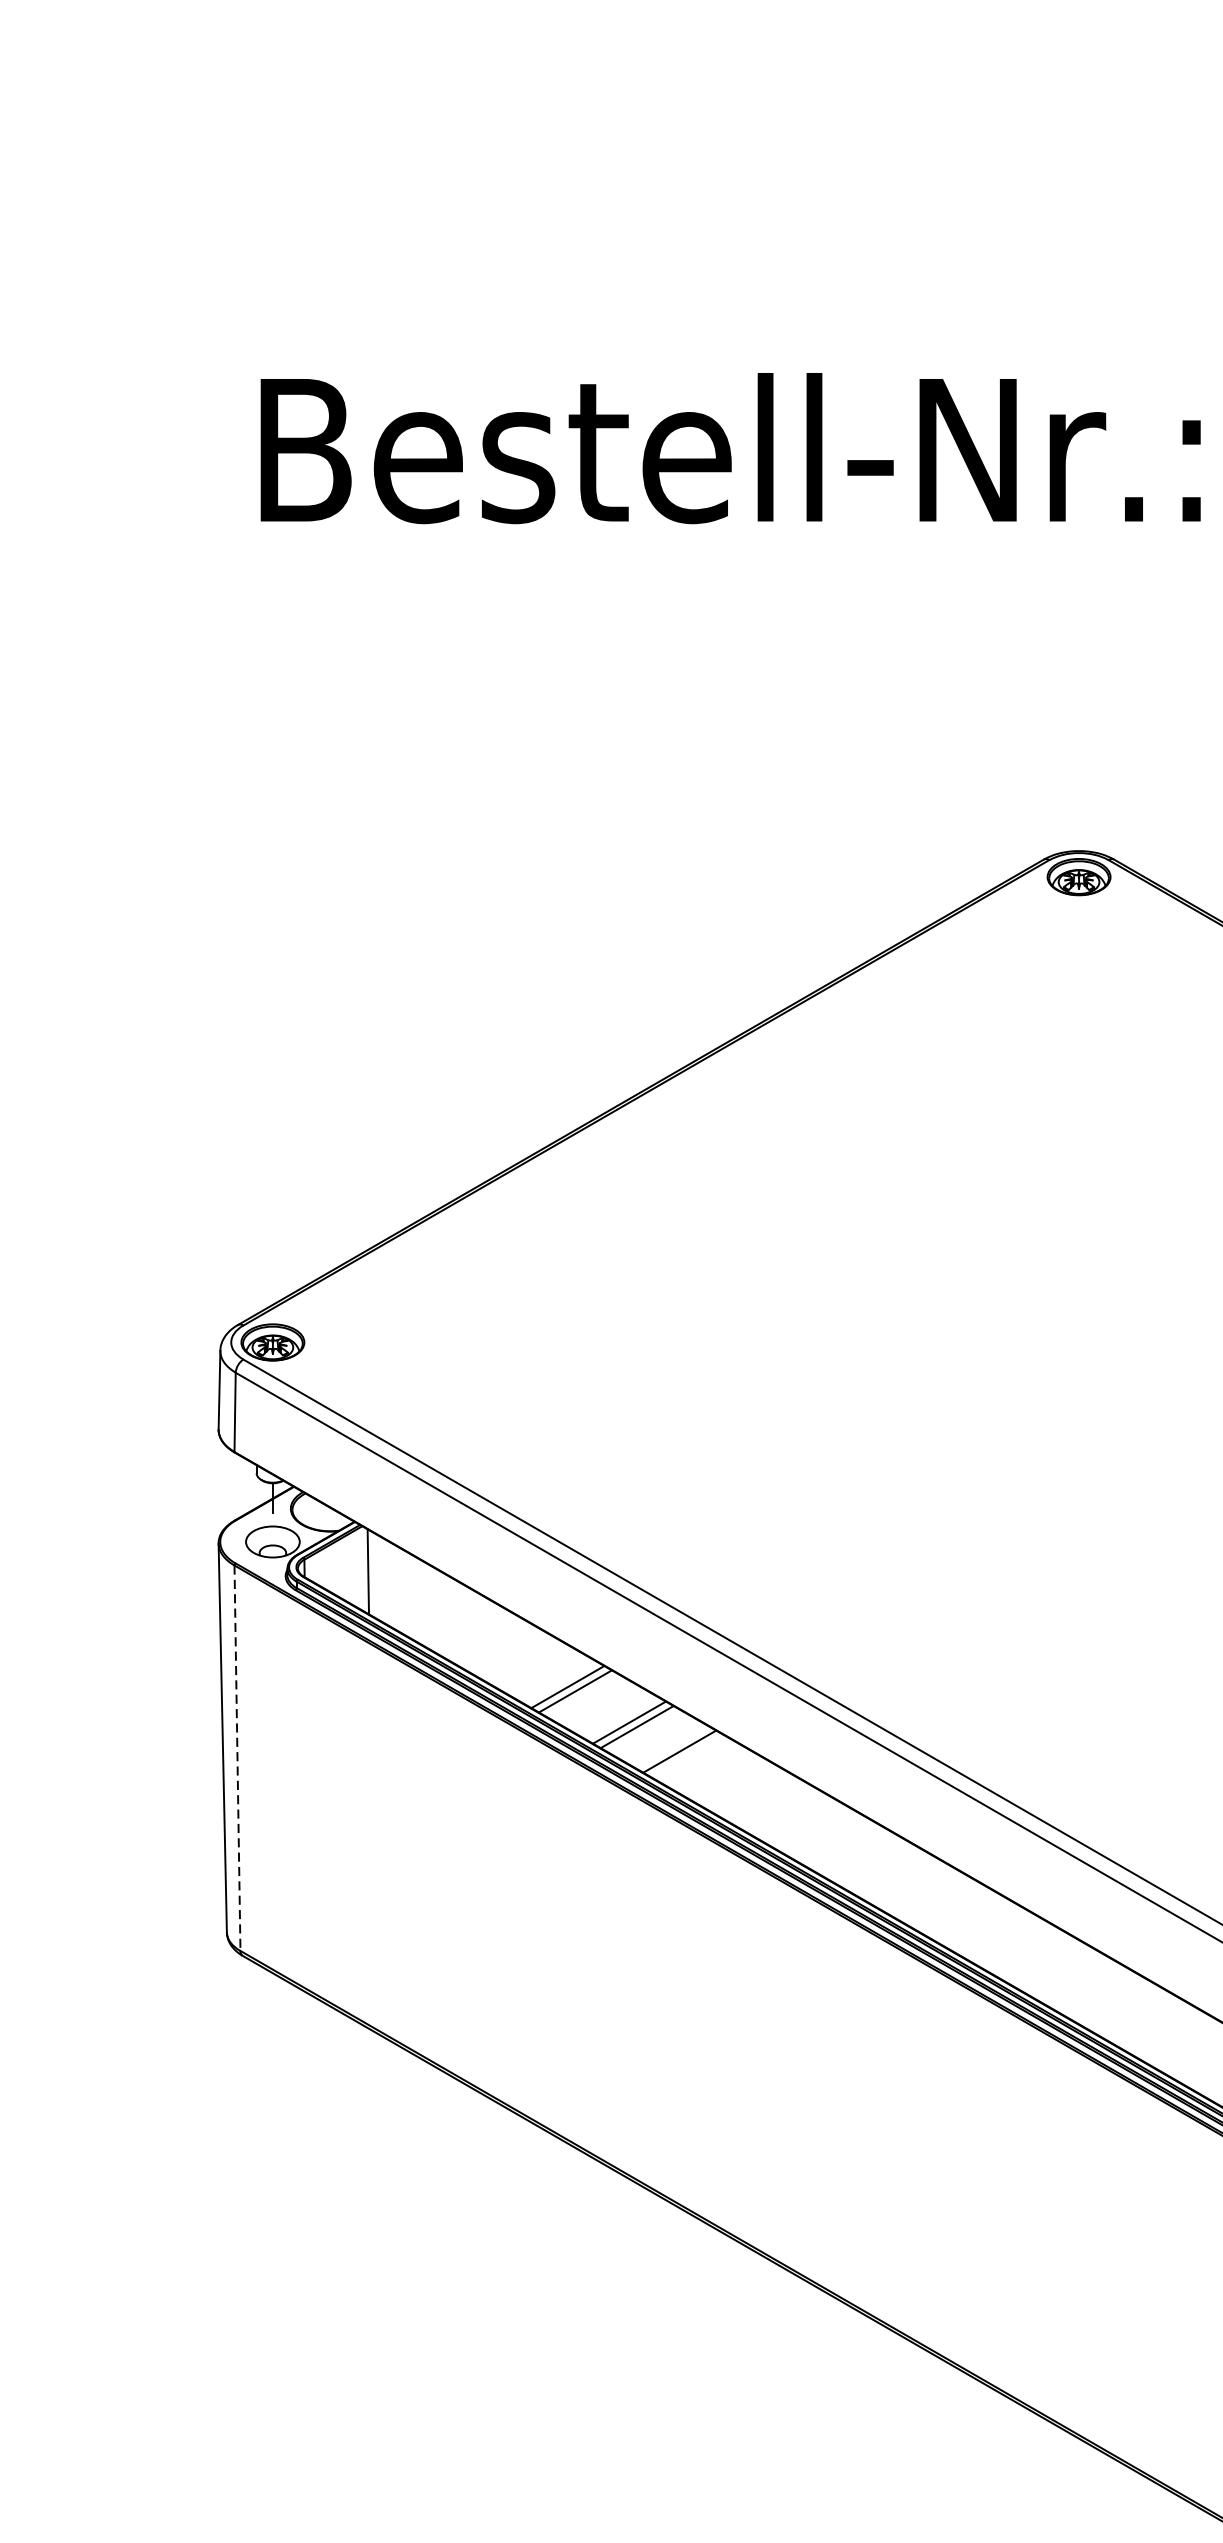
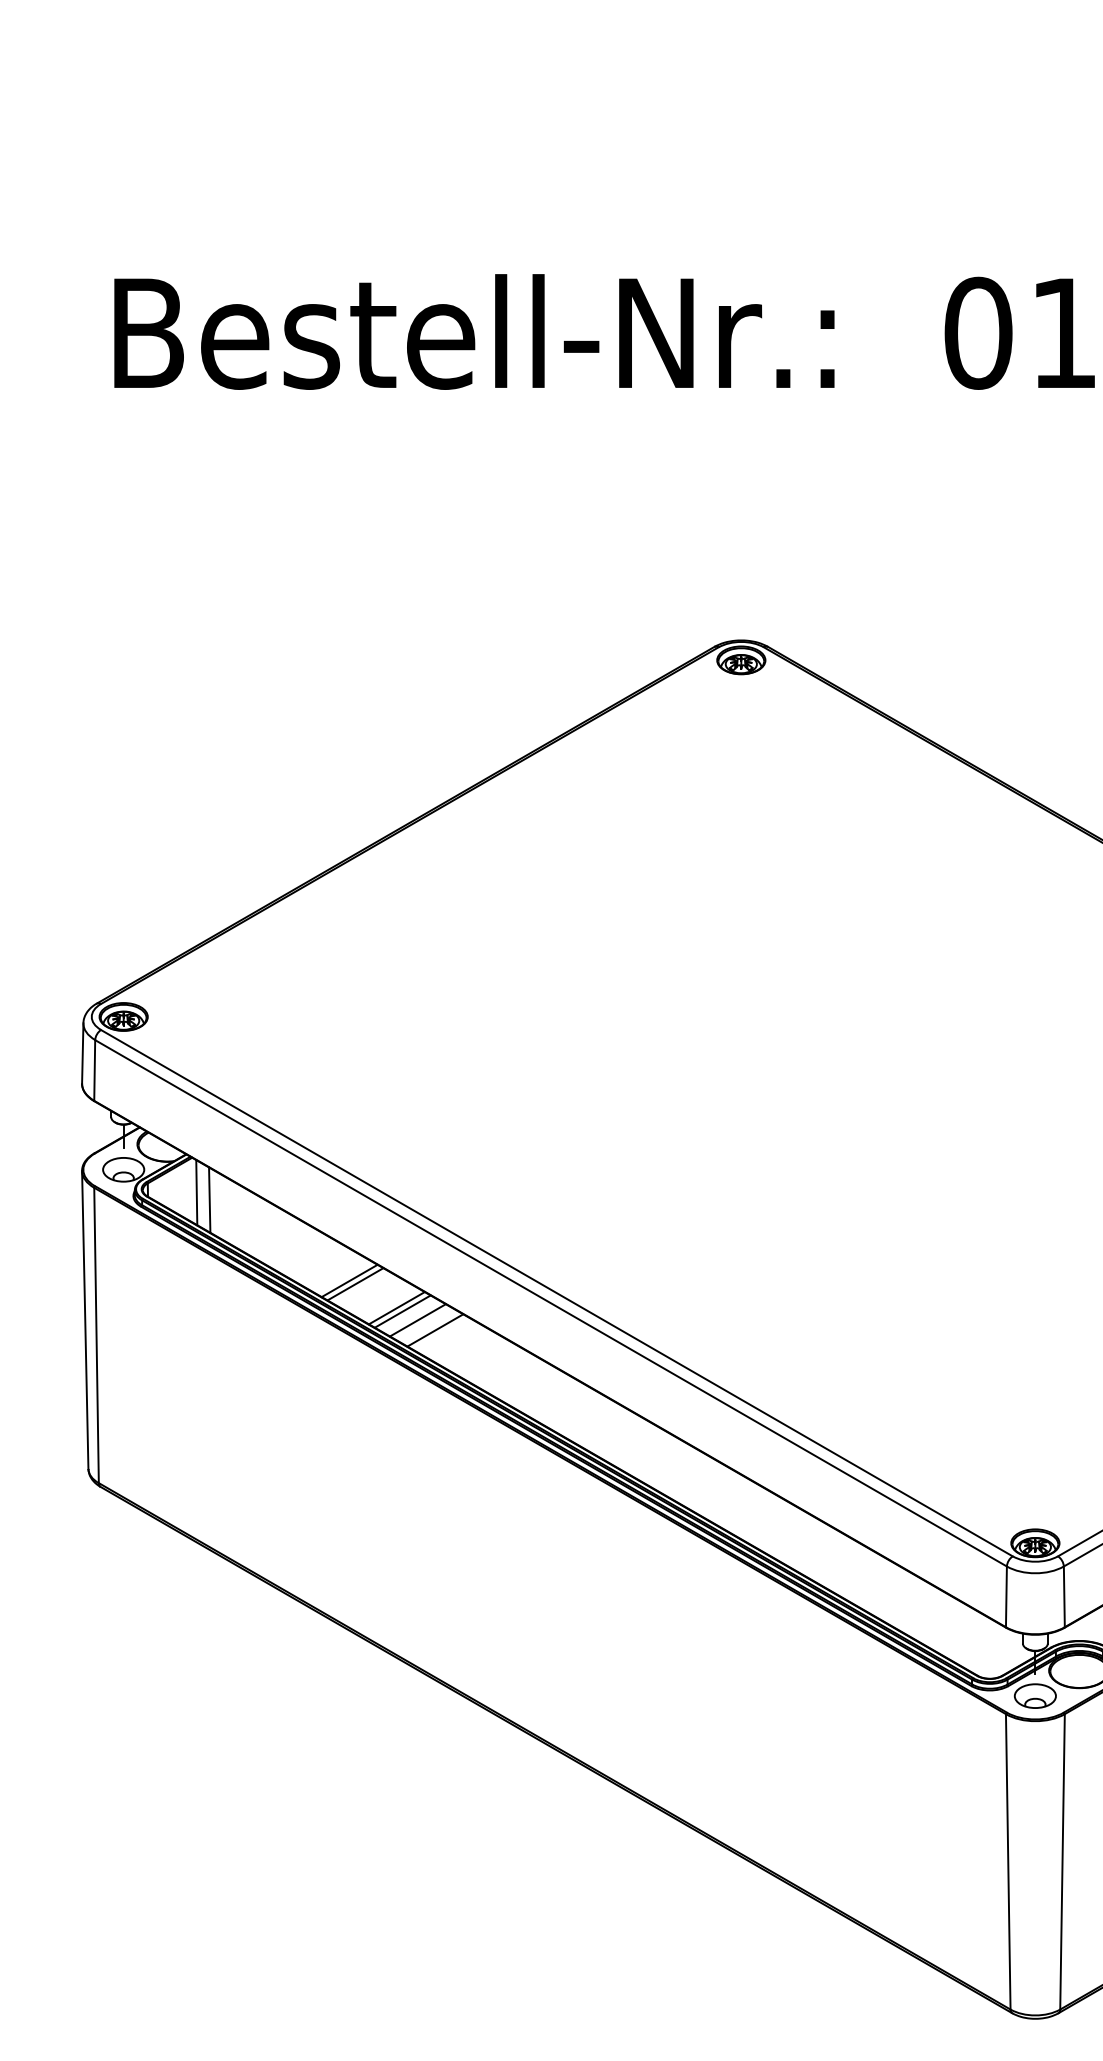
line: (384, 1580) -> (209, 1199), added
line: (656, 1738) -> (417, 1320), added
line: (237, 1758) -> (96, 1335), dashed -> solid

